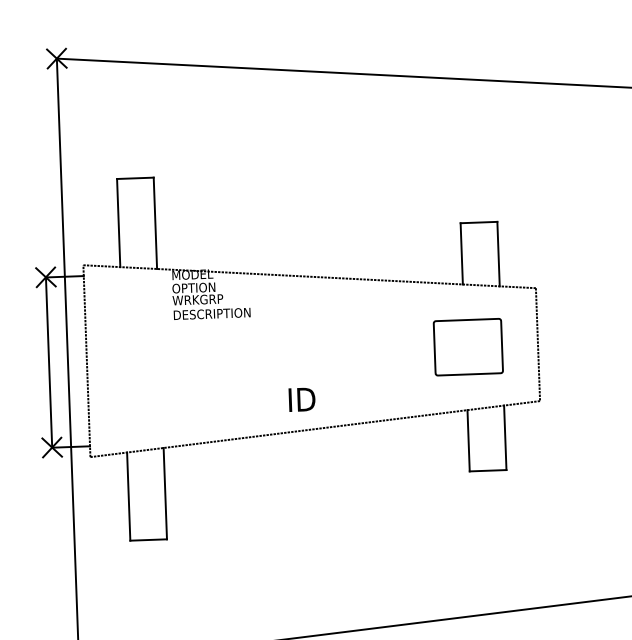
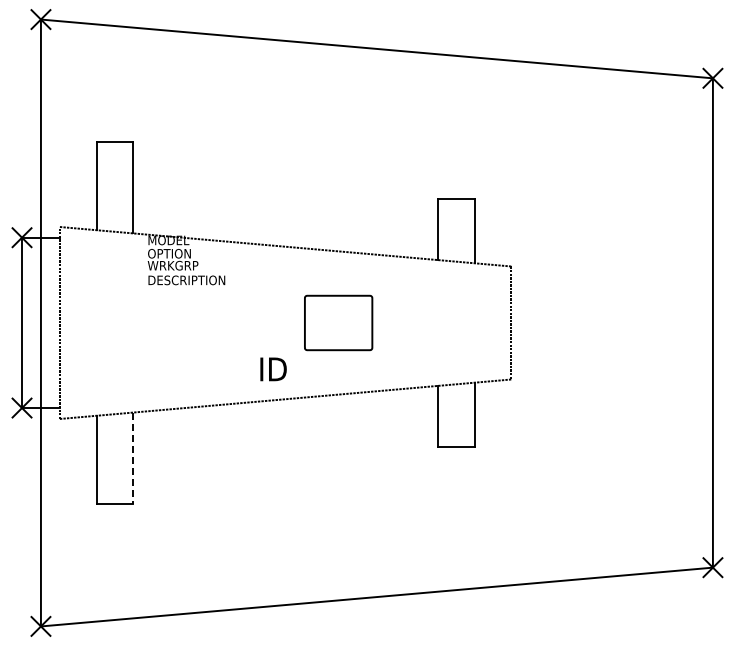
part: (468, 346) -> (338, 322), moved
line: (165, 493) -> (133, 458), solid -> dashed

